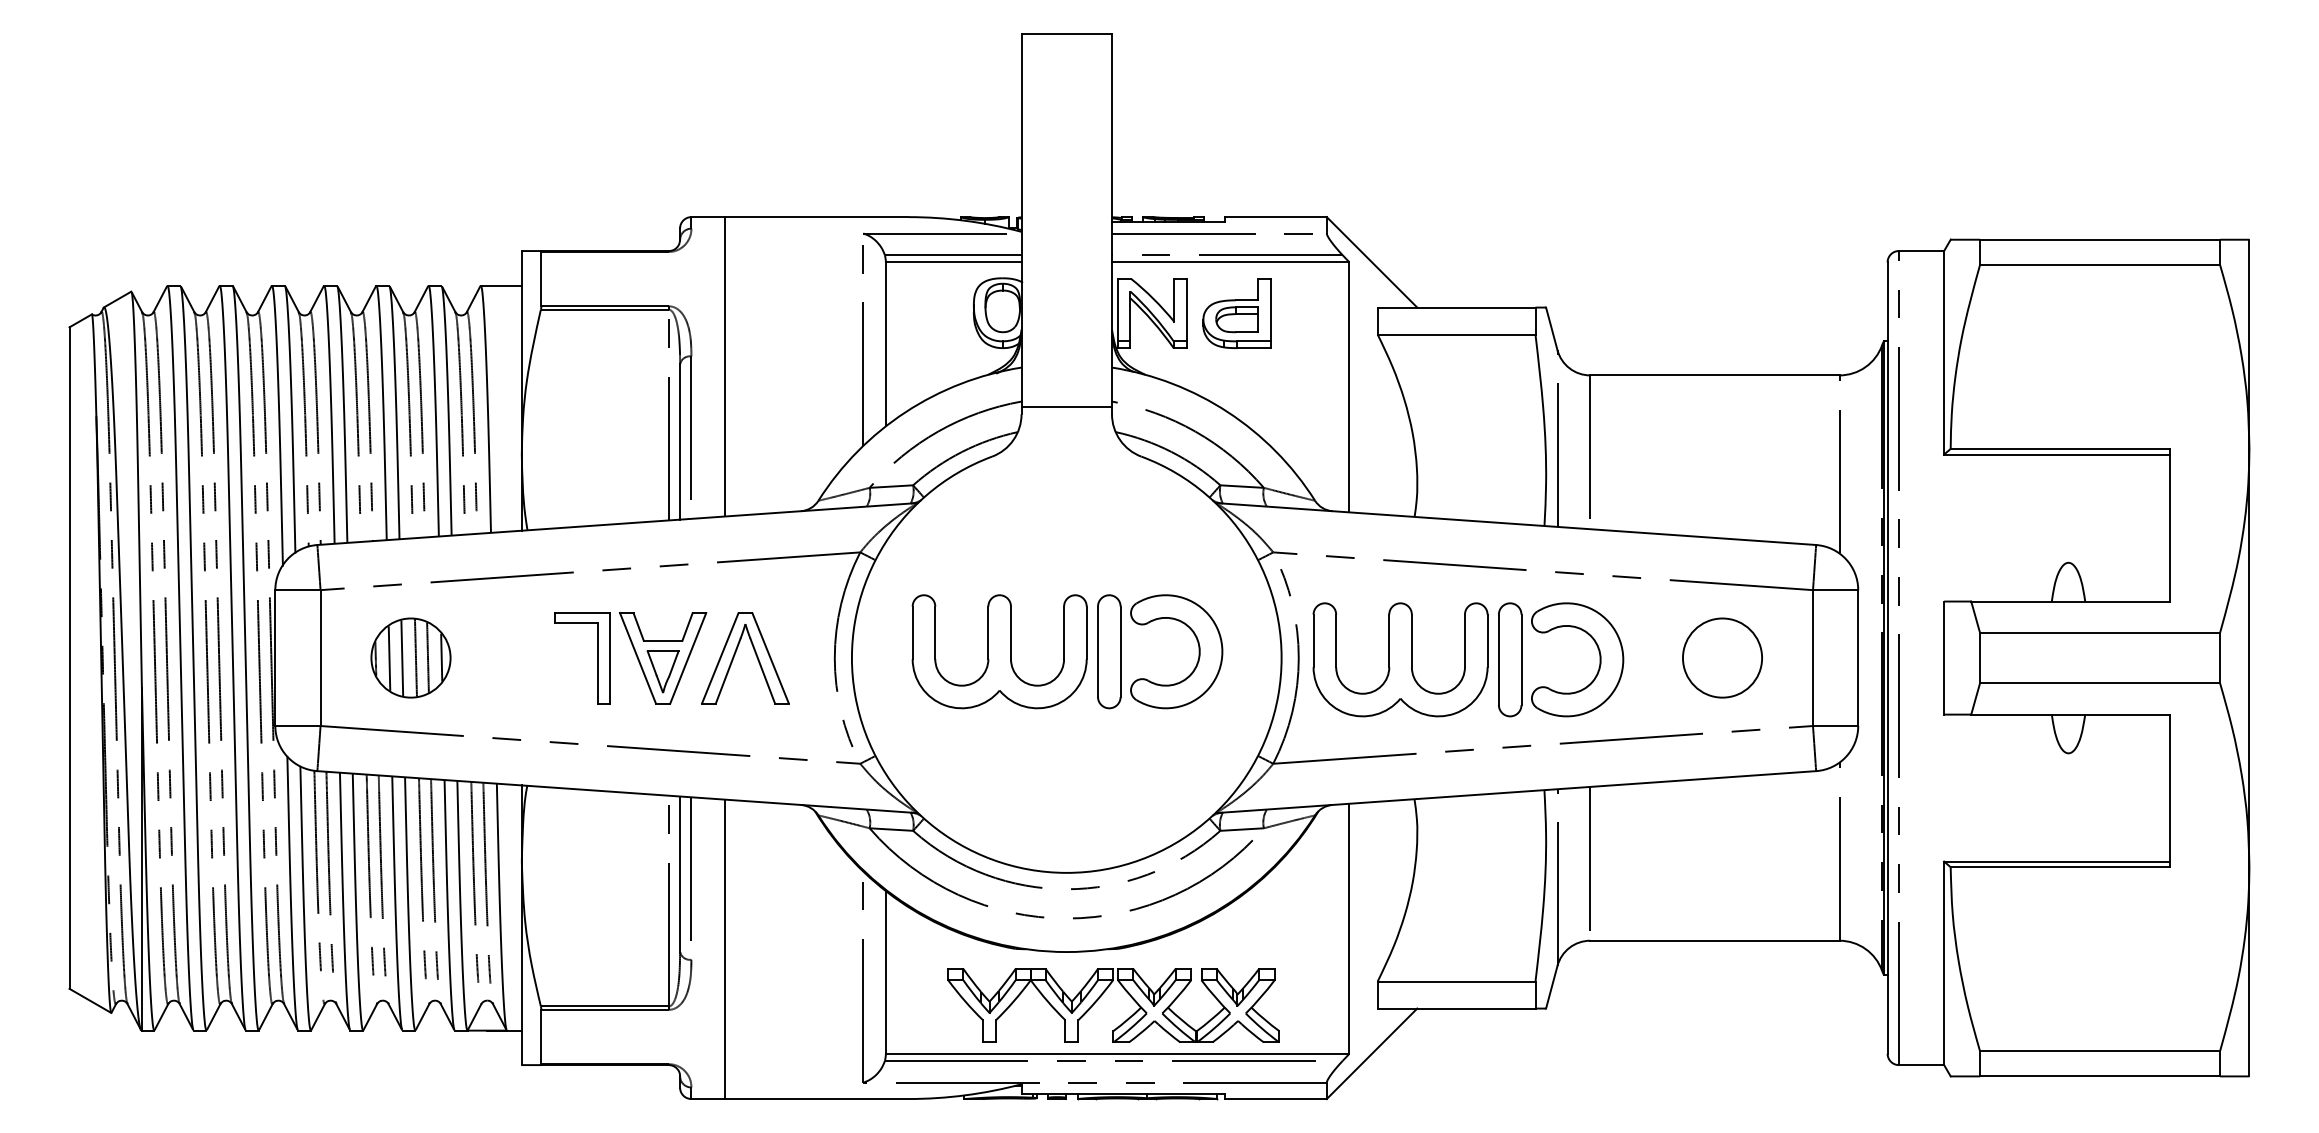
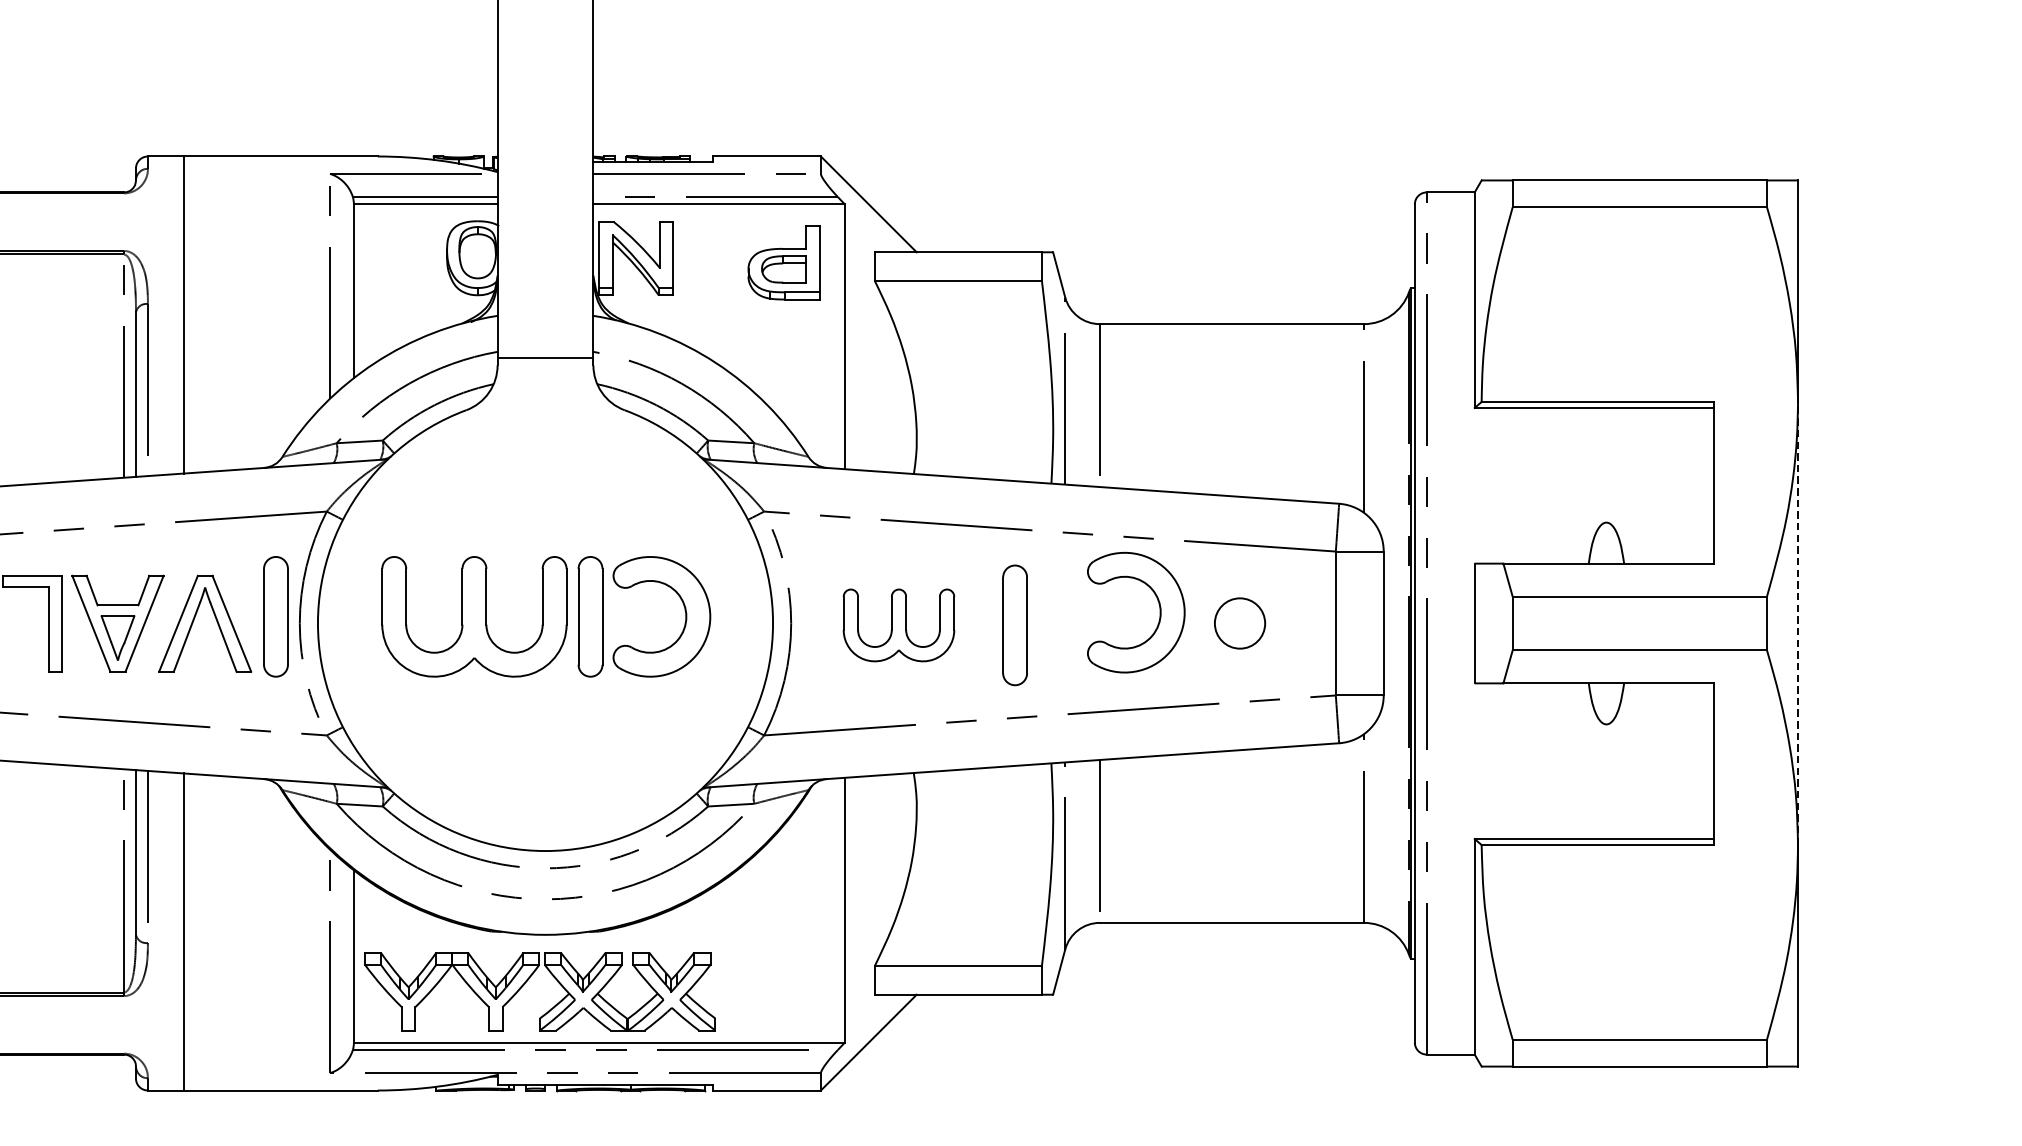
part: (1236, 313) -> (783, 262), moved
part: (812, 651) -> (276, 616), added
circle: (1722, 657) -> (1239, 622), size x0.6
line: (2249, 657) -> (1798, 622), solid -> dashed
part: (1400, 659) -> (898, 625), size x0.6
part: (1599, 659) -> (1159, 612), moved
part: (1103, 994) -> (529, 979), moved

